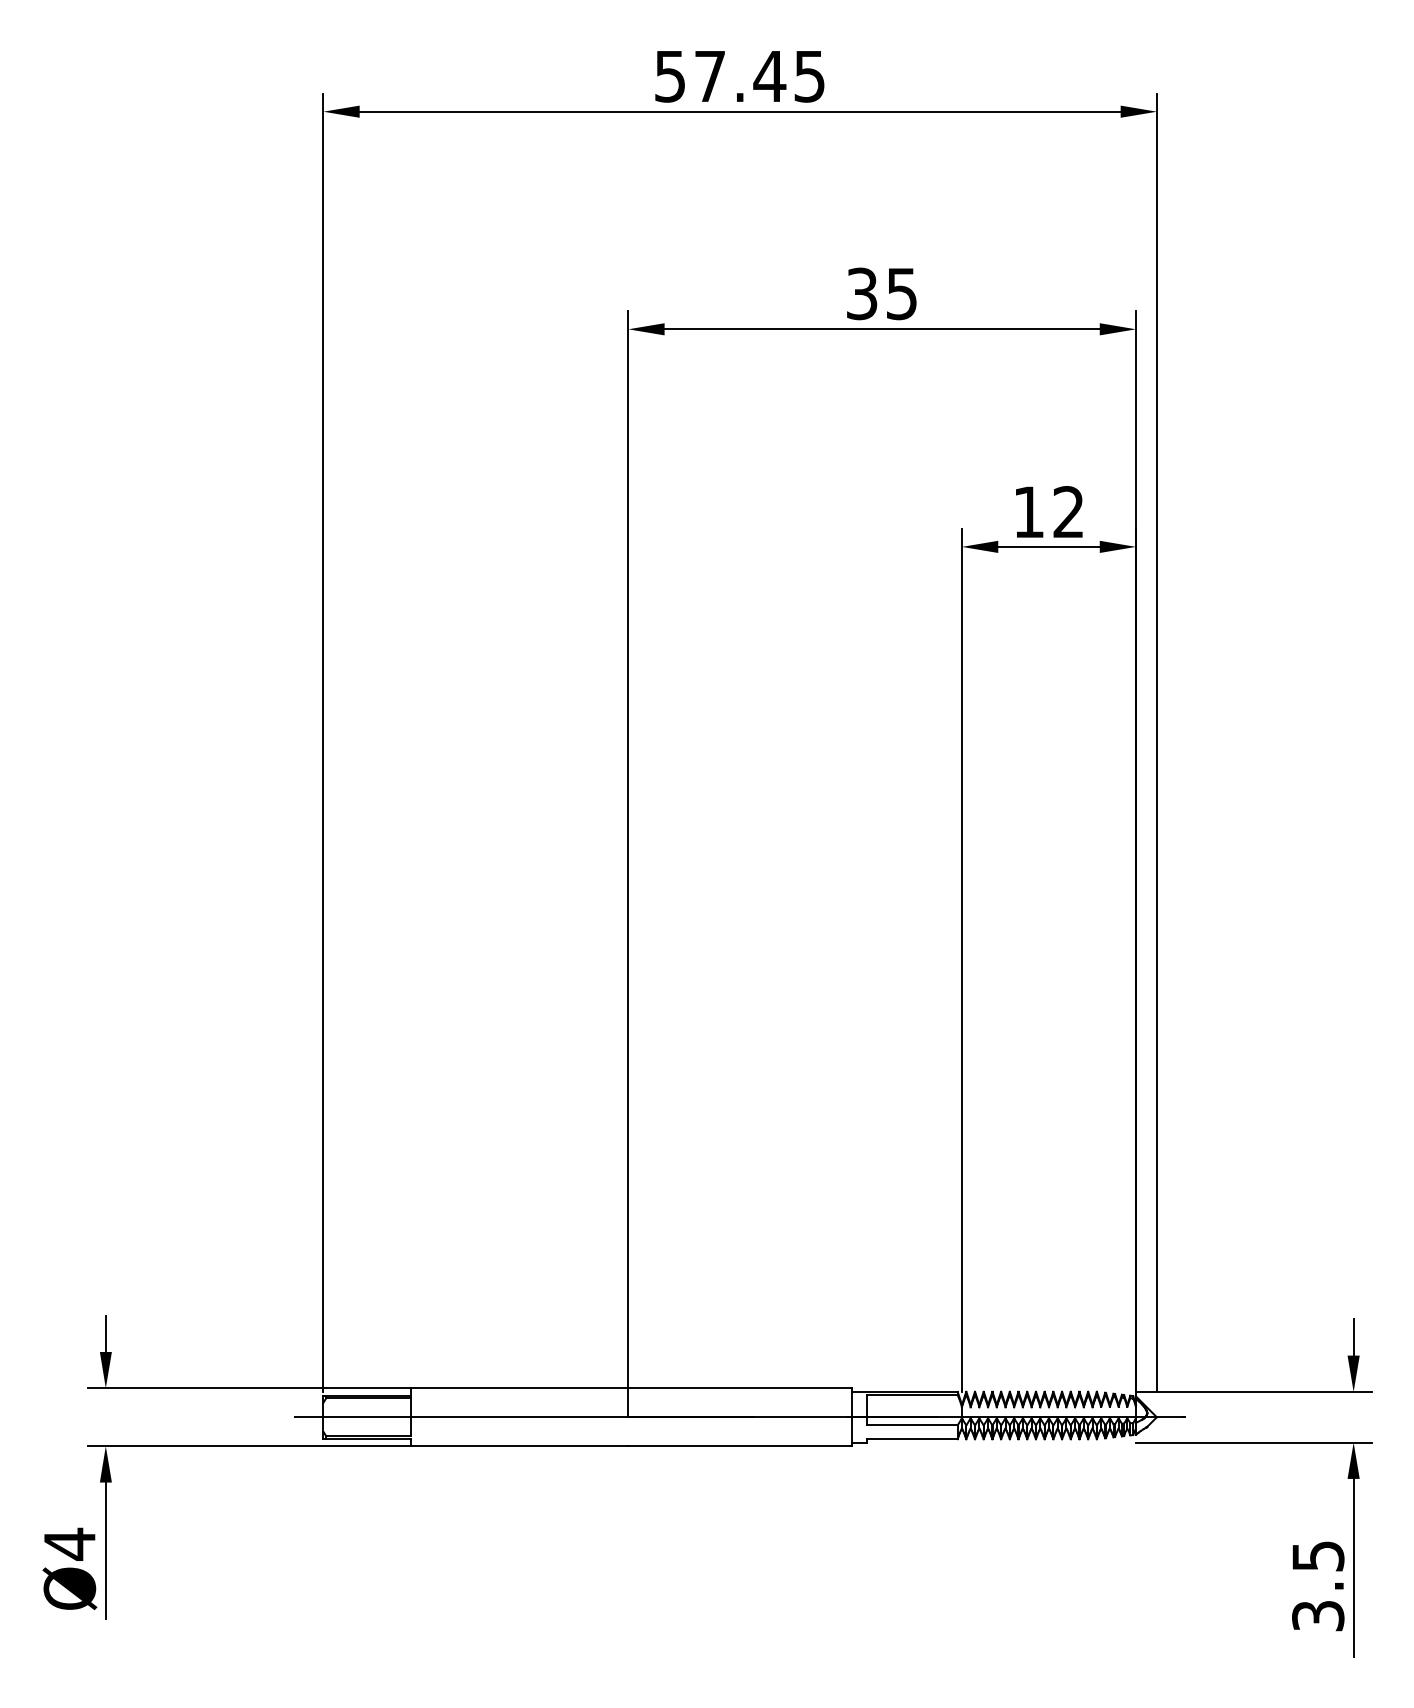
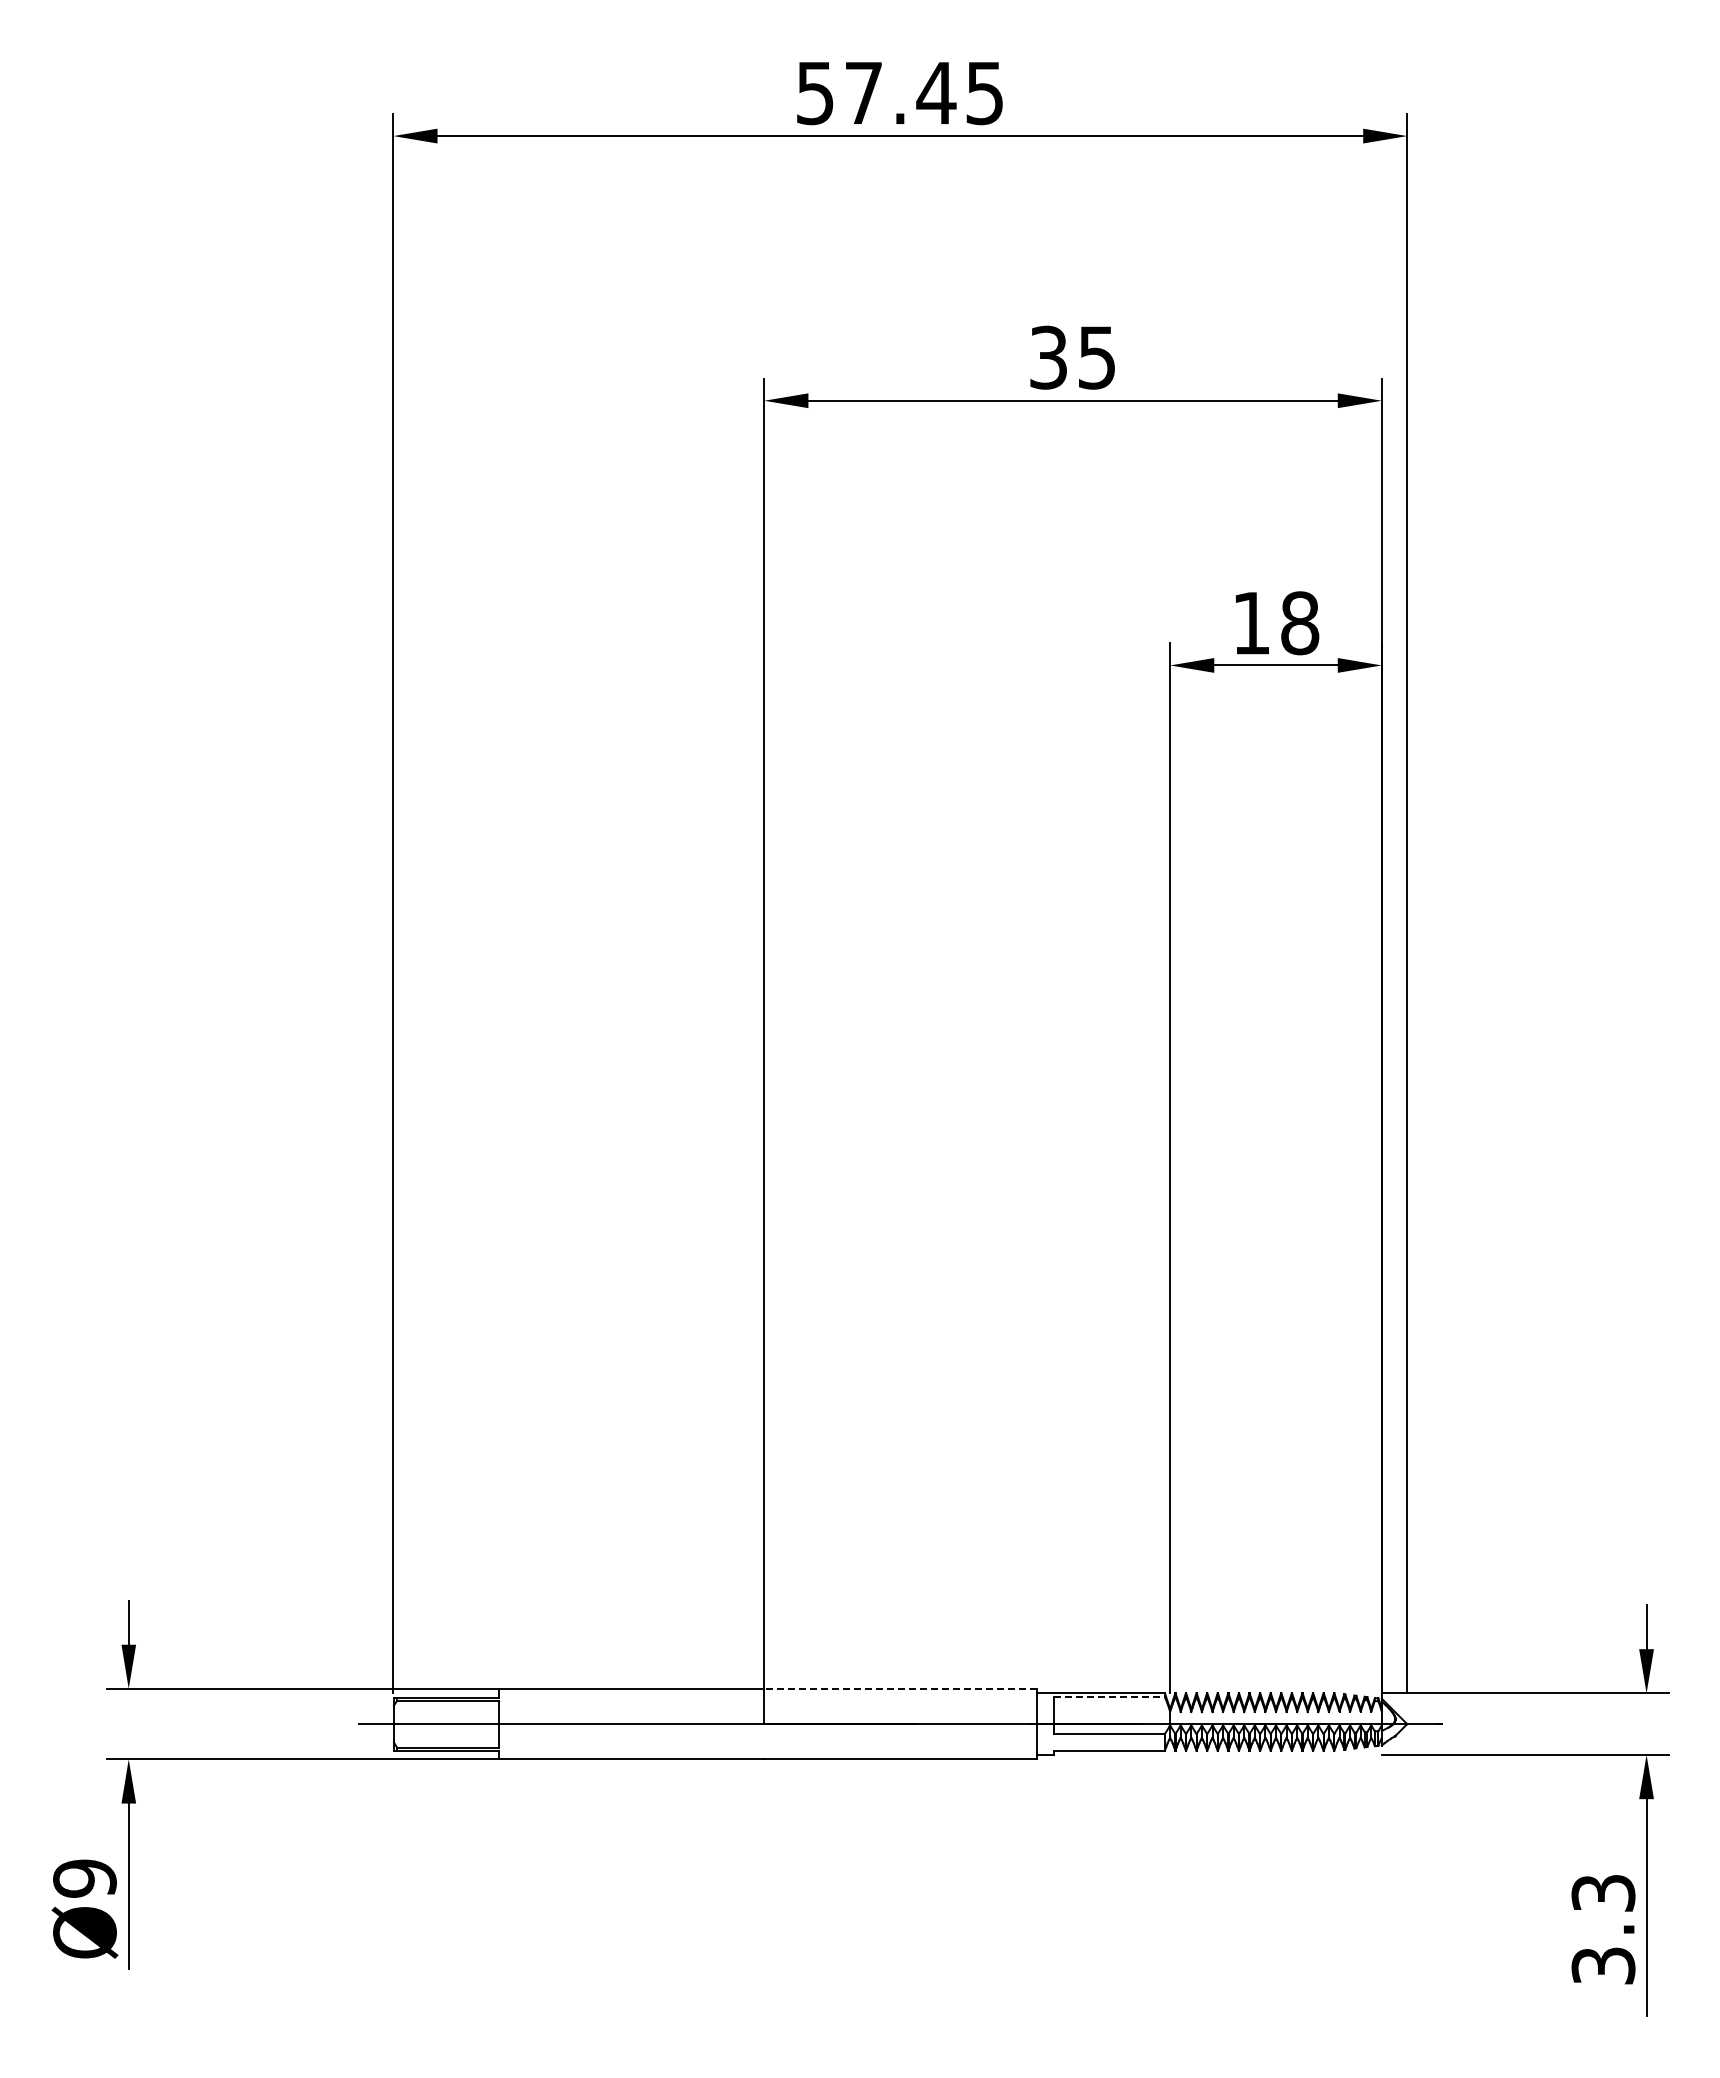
text: (1069, 512) -> (1300, 623), 12 -> 18
line: (739, 1387) -> (899, 1688), solid -> dashed
line: (912, 1395) -> (1110, 1697), solid -> dashed
text: (69, 1544) -> (84, 1878), Ø4 -> Ø9
text: (1317, 1556) -> (1602, 1893), 3.5 -> 3.3

